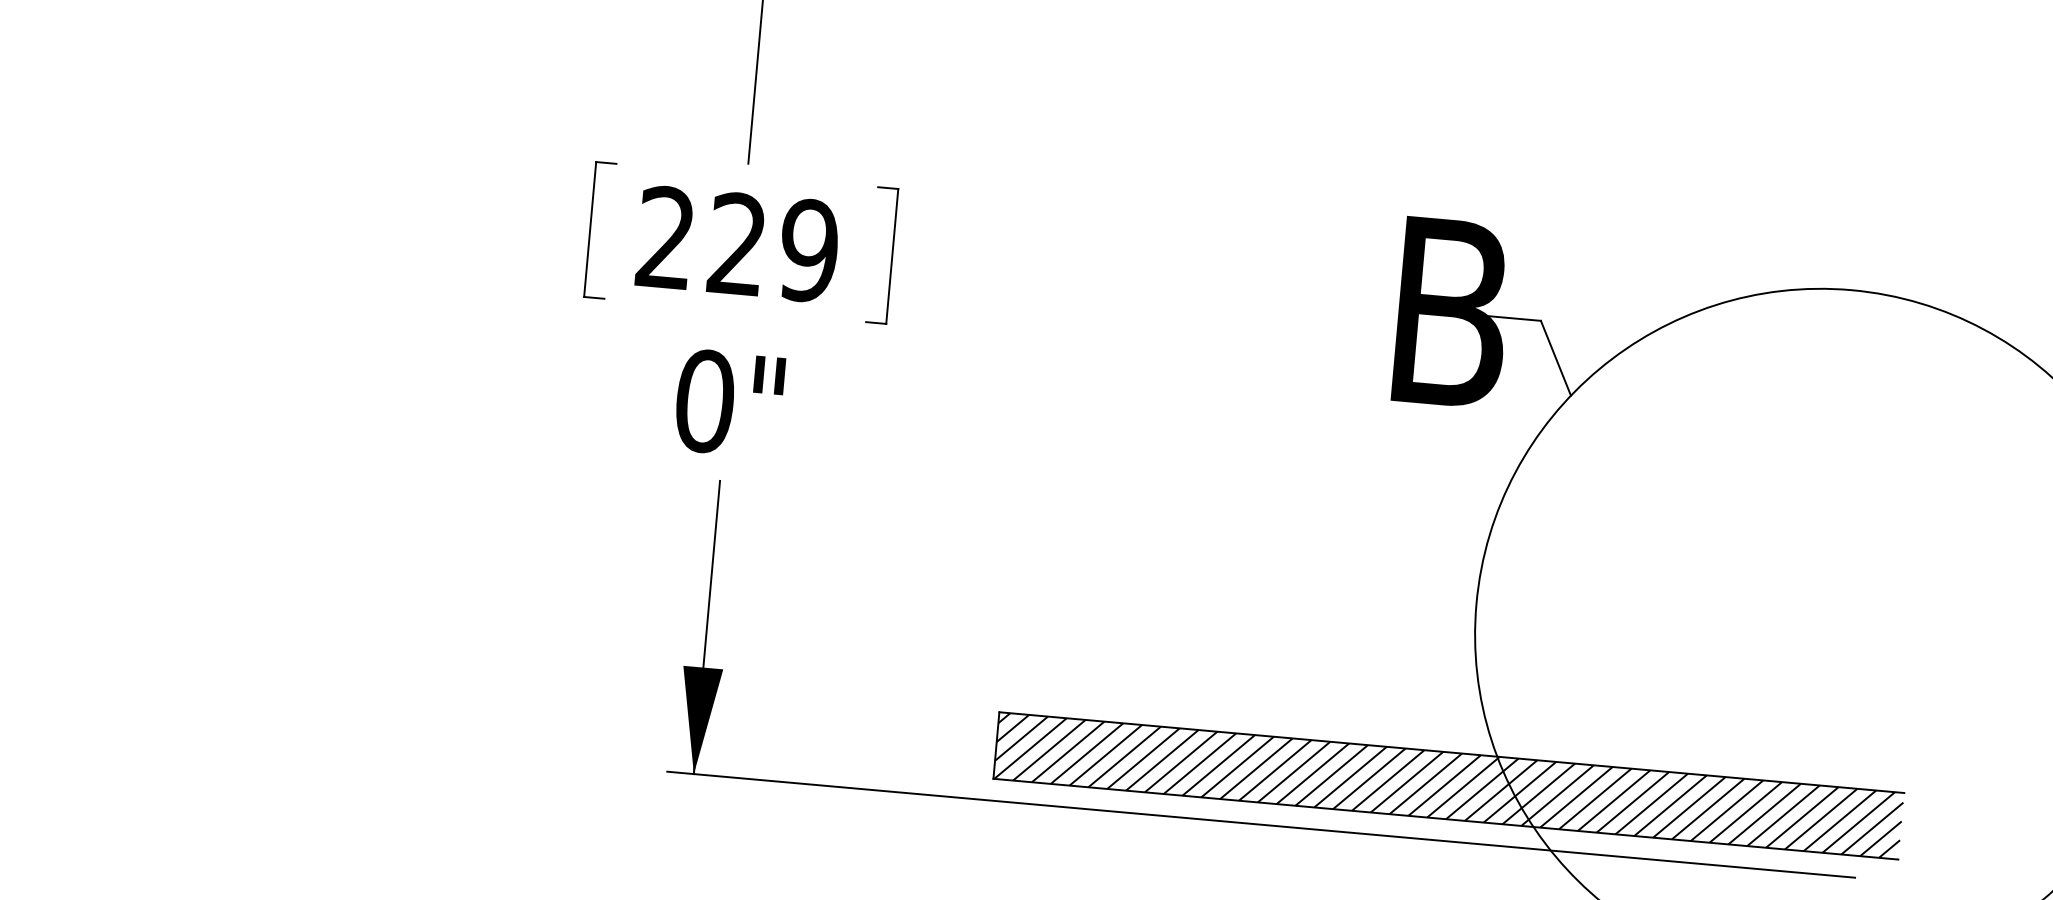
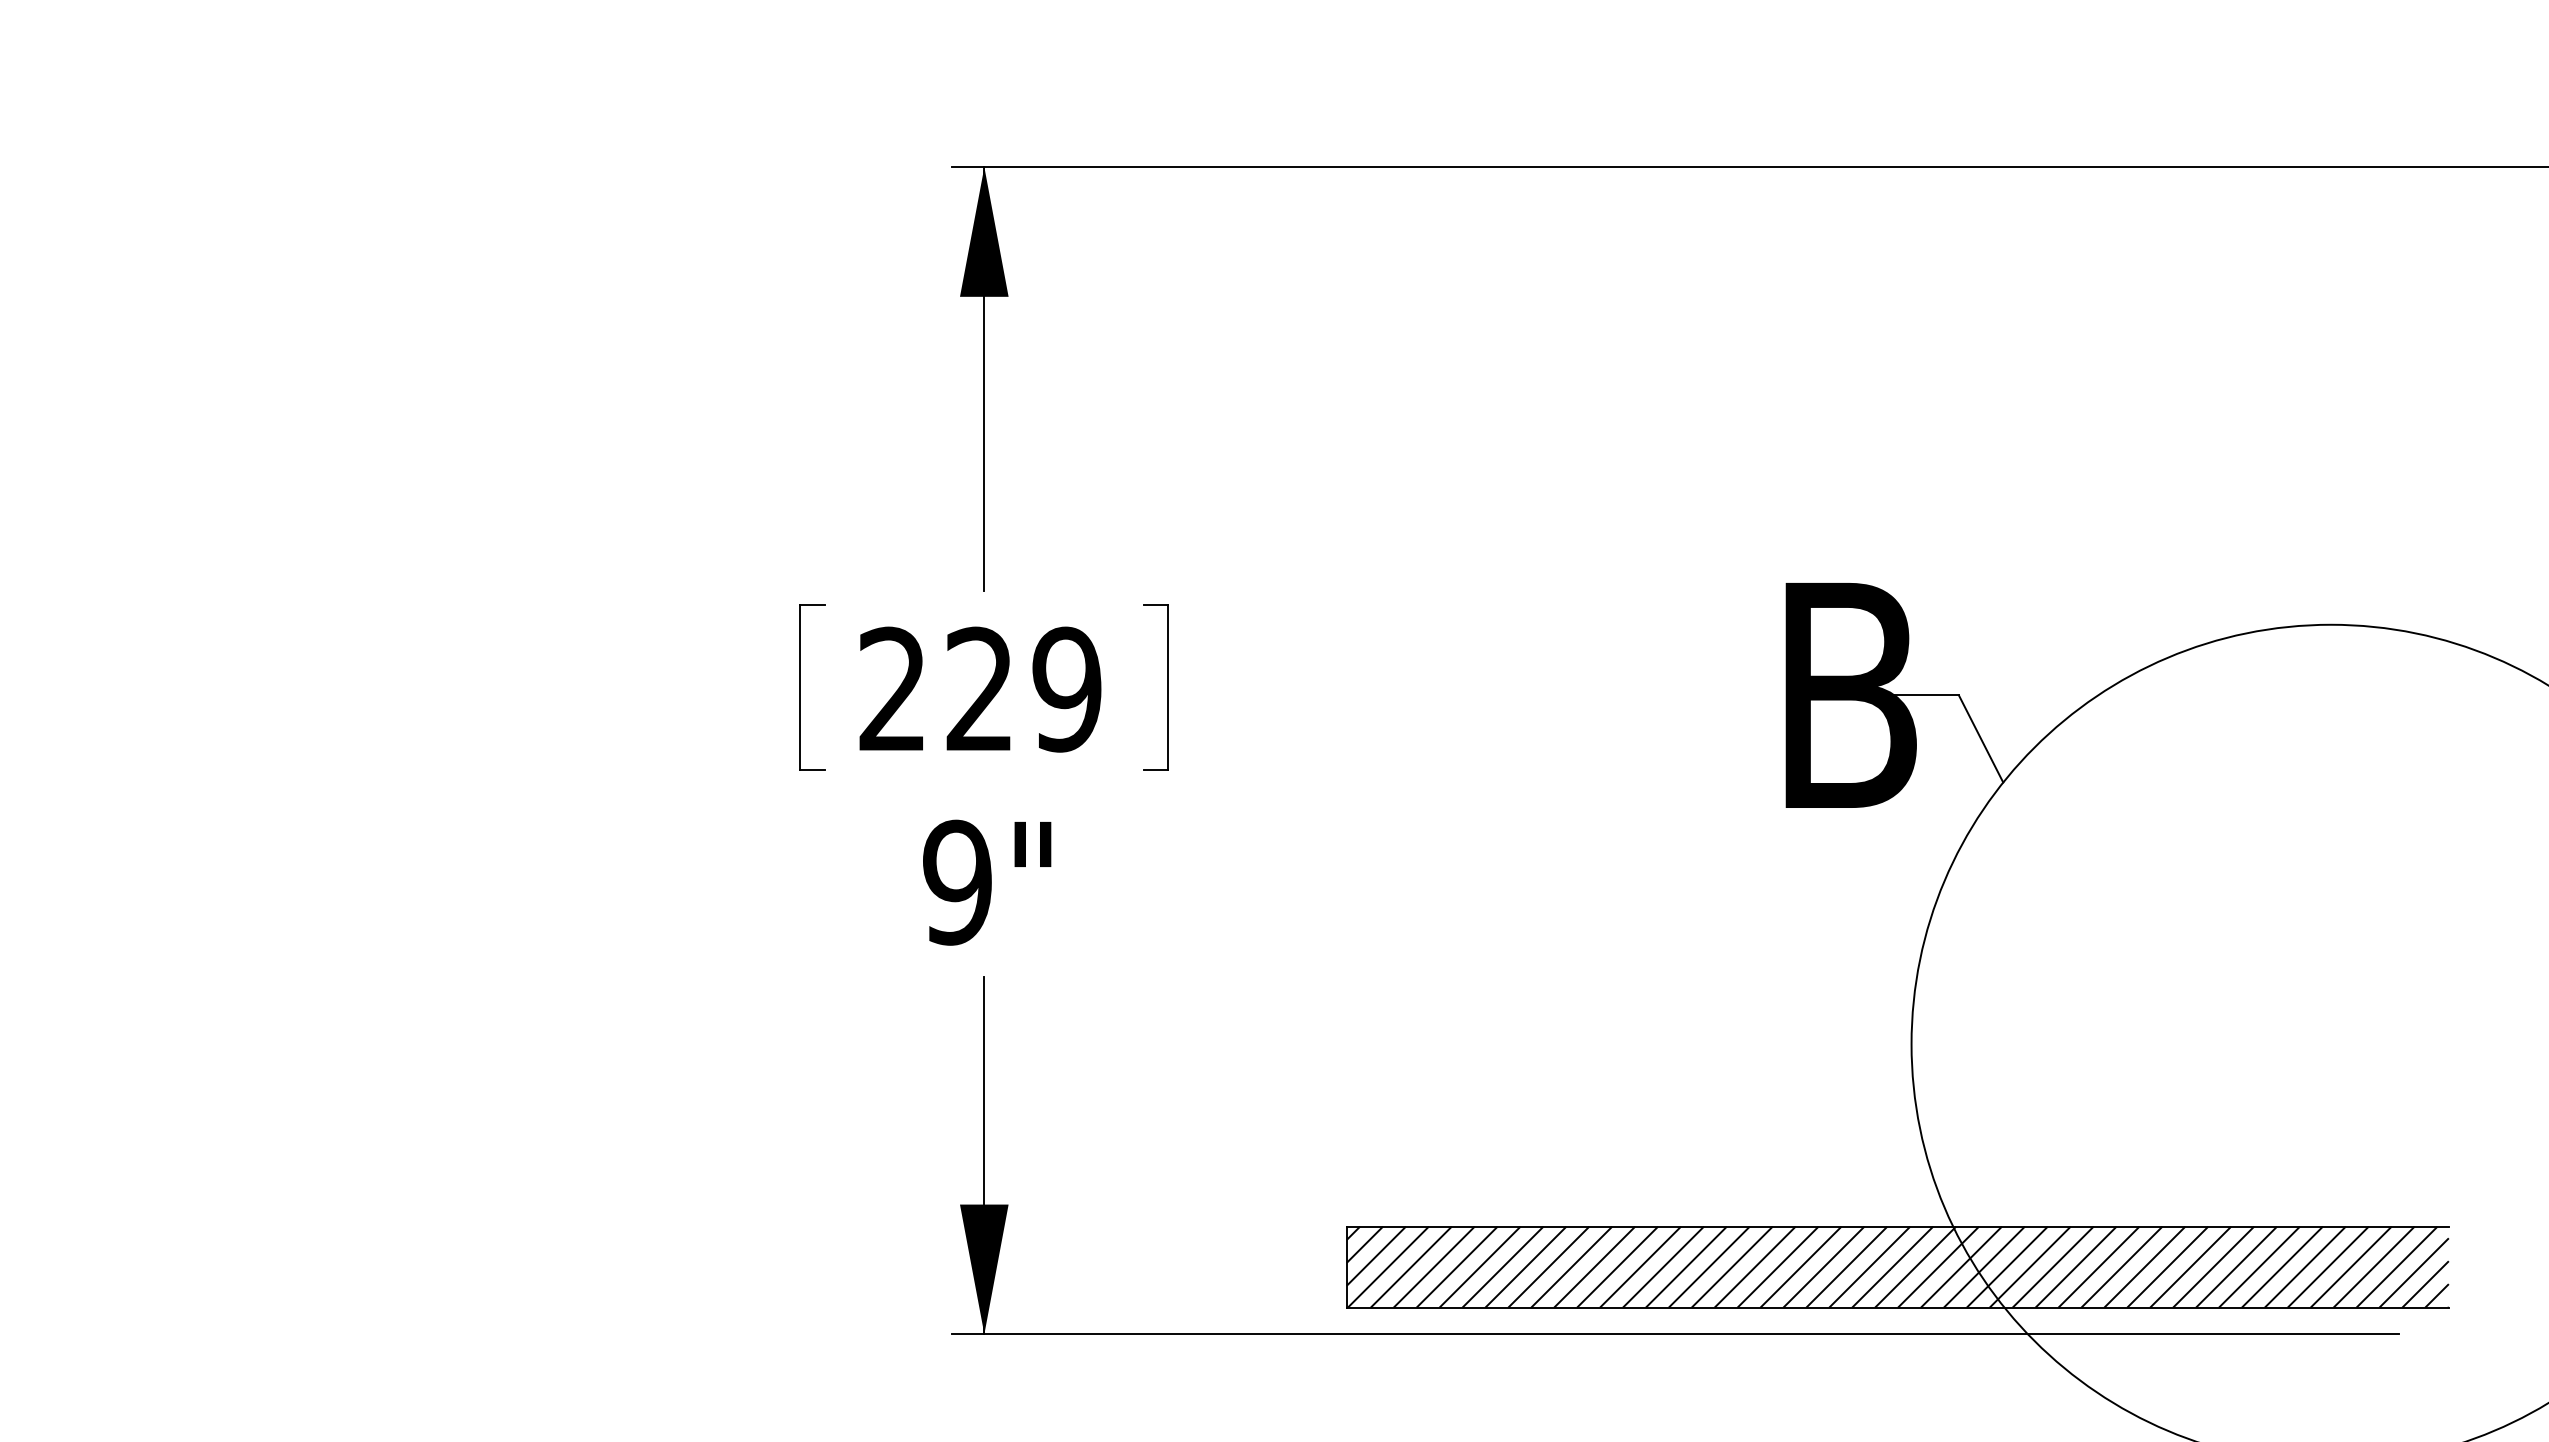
text: (704, 401) -> (957, 882), 0" -> 9"

